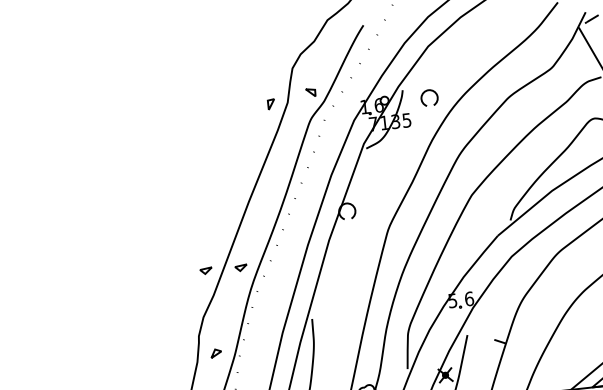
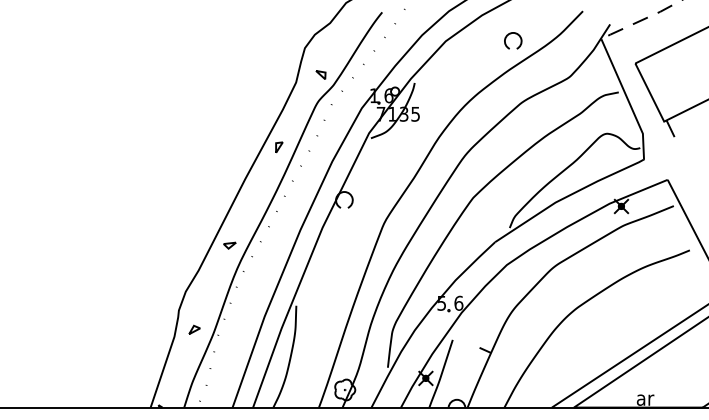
arc: (427, 91) -> (511, 34), moved
part: (271, 104) -> (279, 147), moved
part: (205, 270) -> (193, 244), removed

